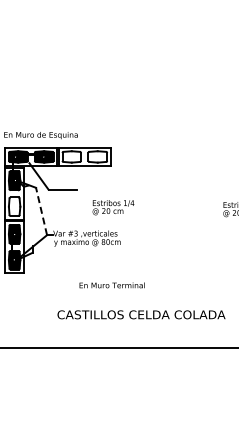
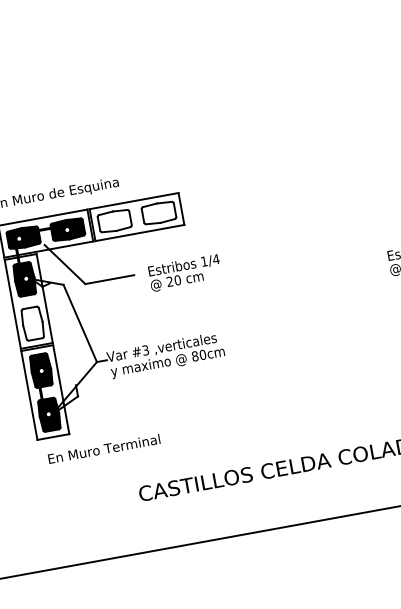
text: (113, 207) -> (185, 272), moved
line: (41, 211) -> (80, 323), dashed -> solid
text: (111, 285) -> (103, 449), moved

